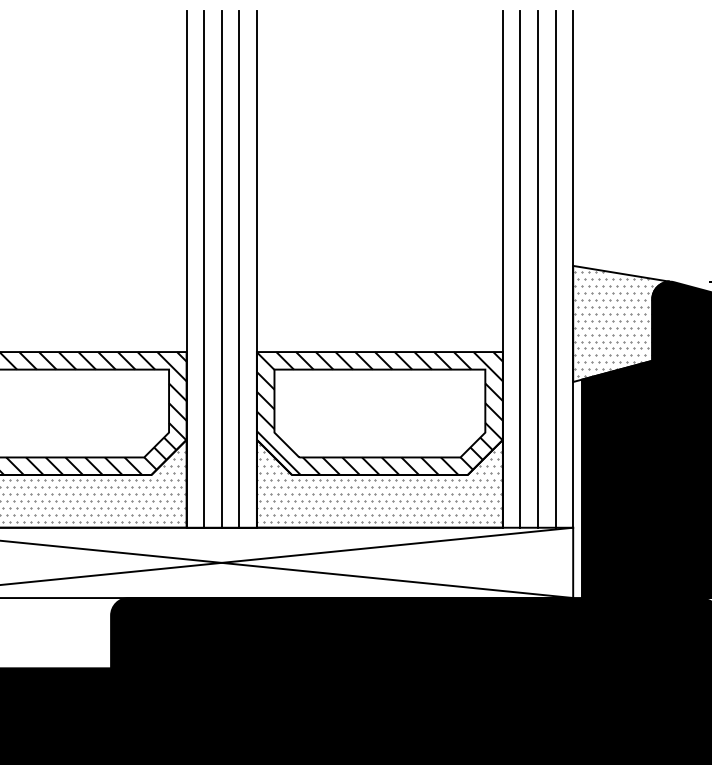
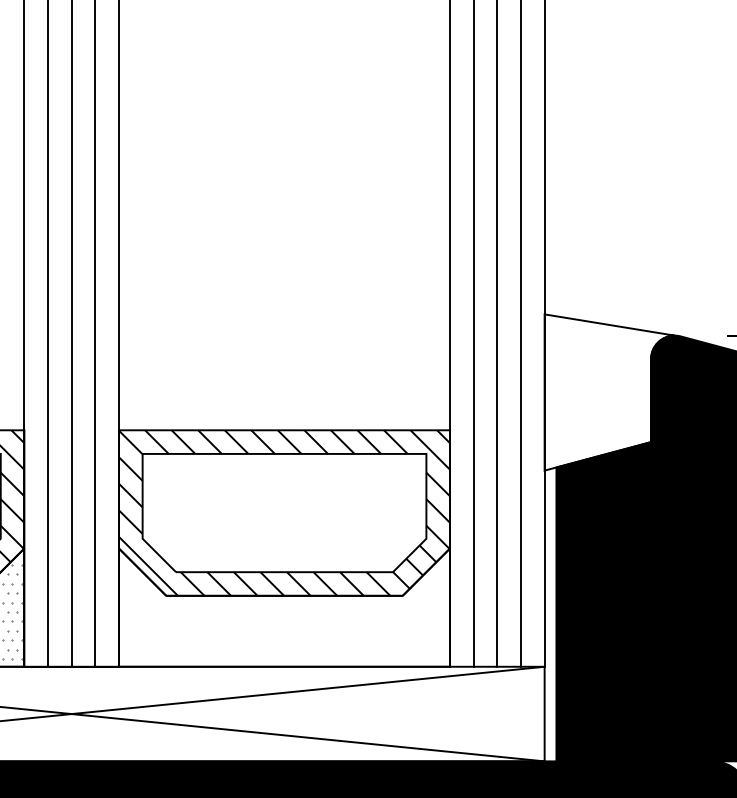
hatch: (616, 323) -> (602, 391), removed
hatch: (378, 483) -> (282, 607), removed

